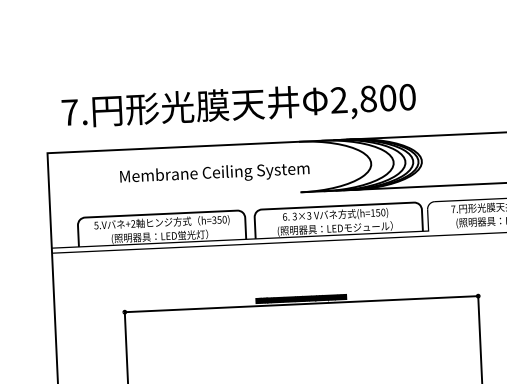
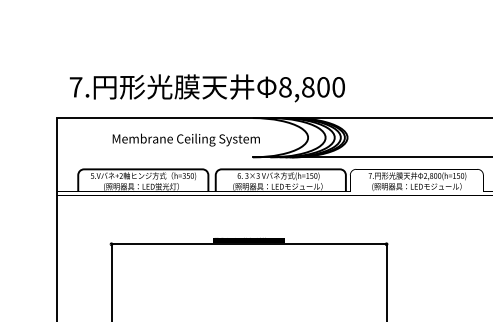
text: (339, 100) -> (285, 87), 2,800 -> 8,800

